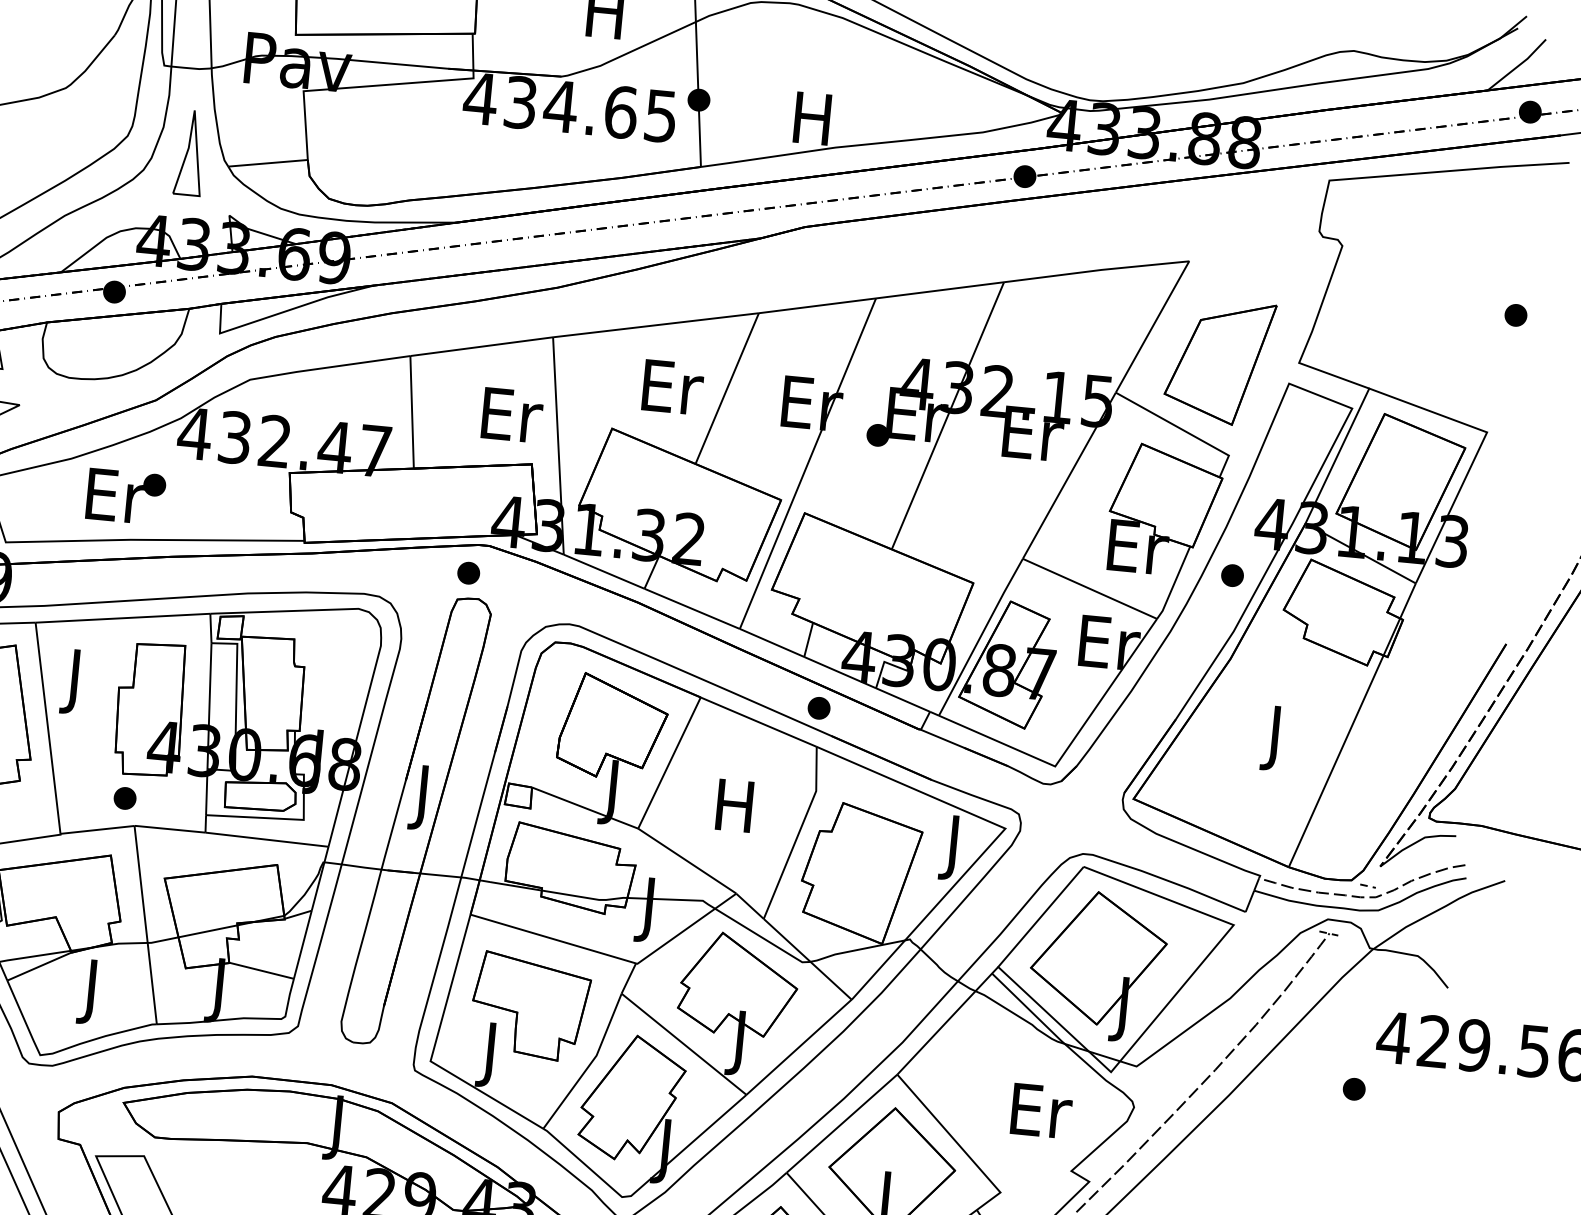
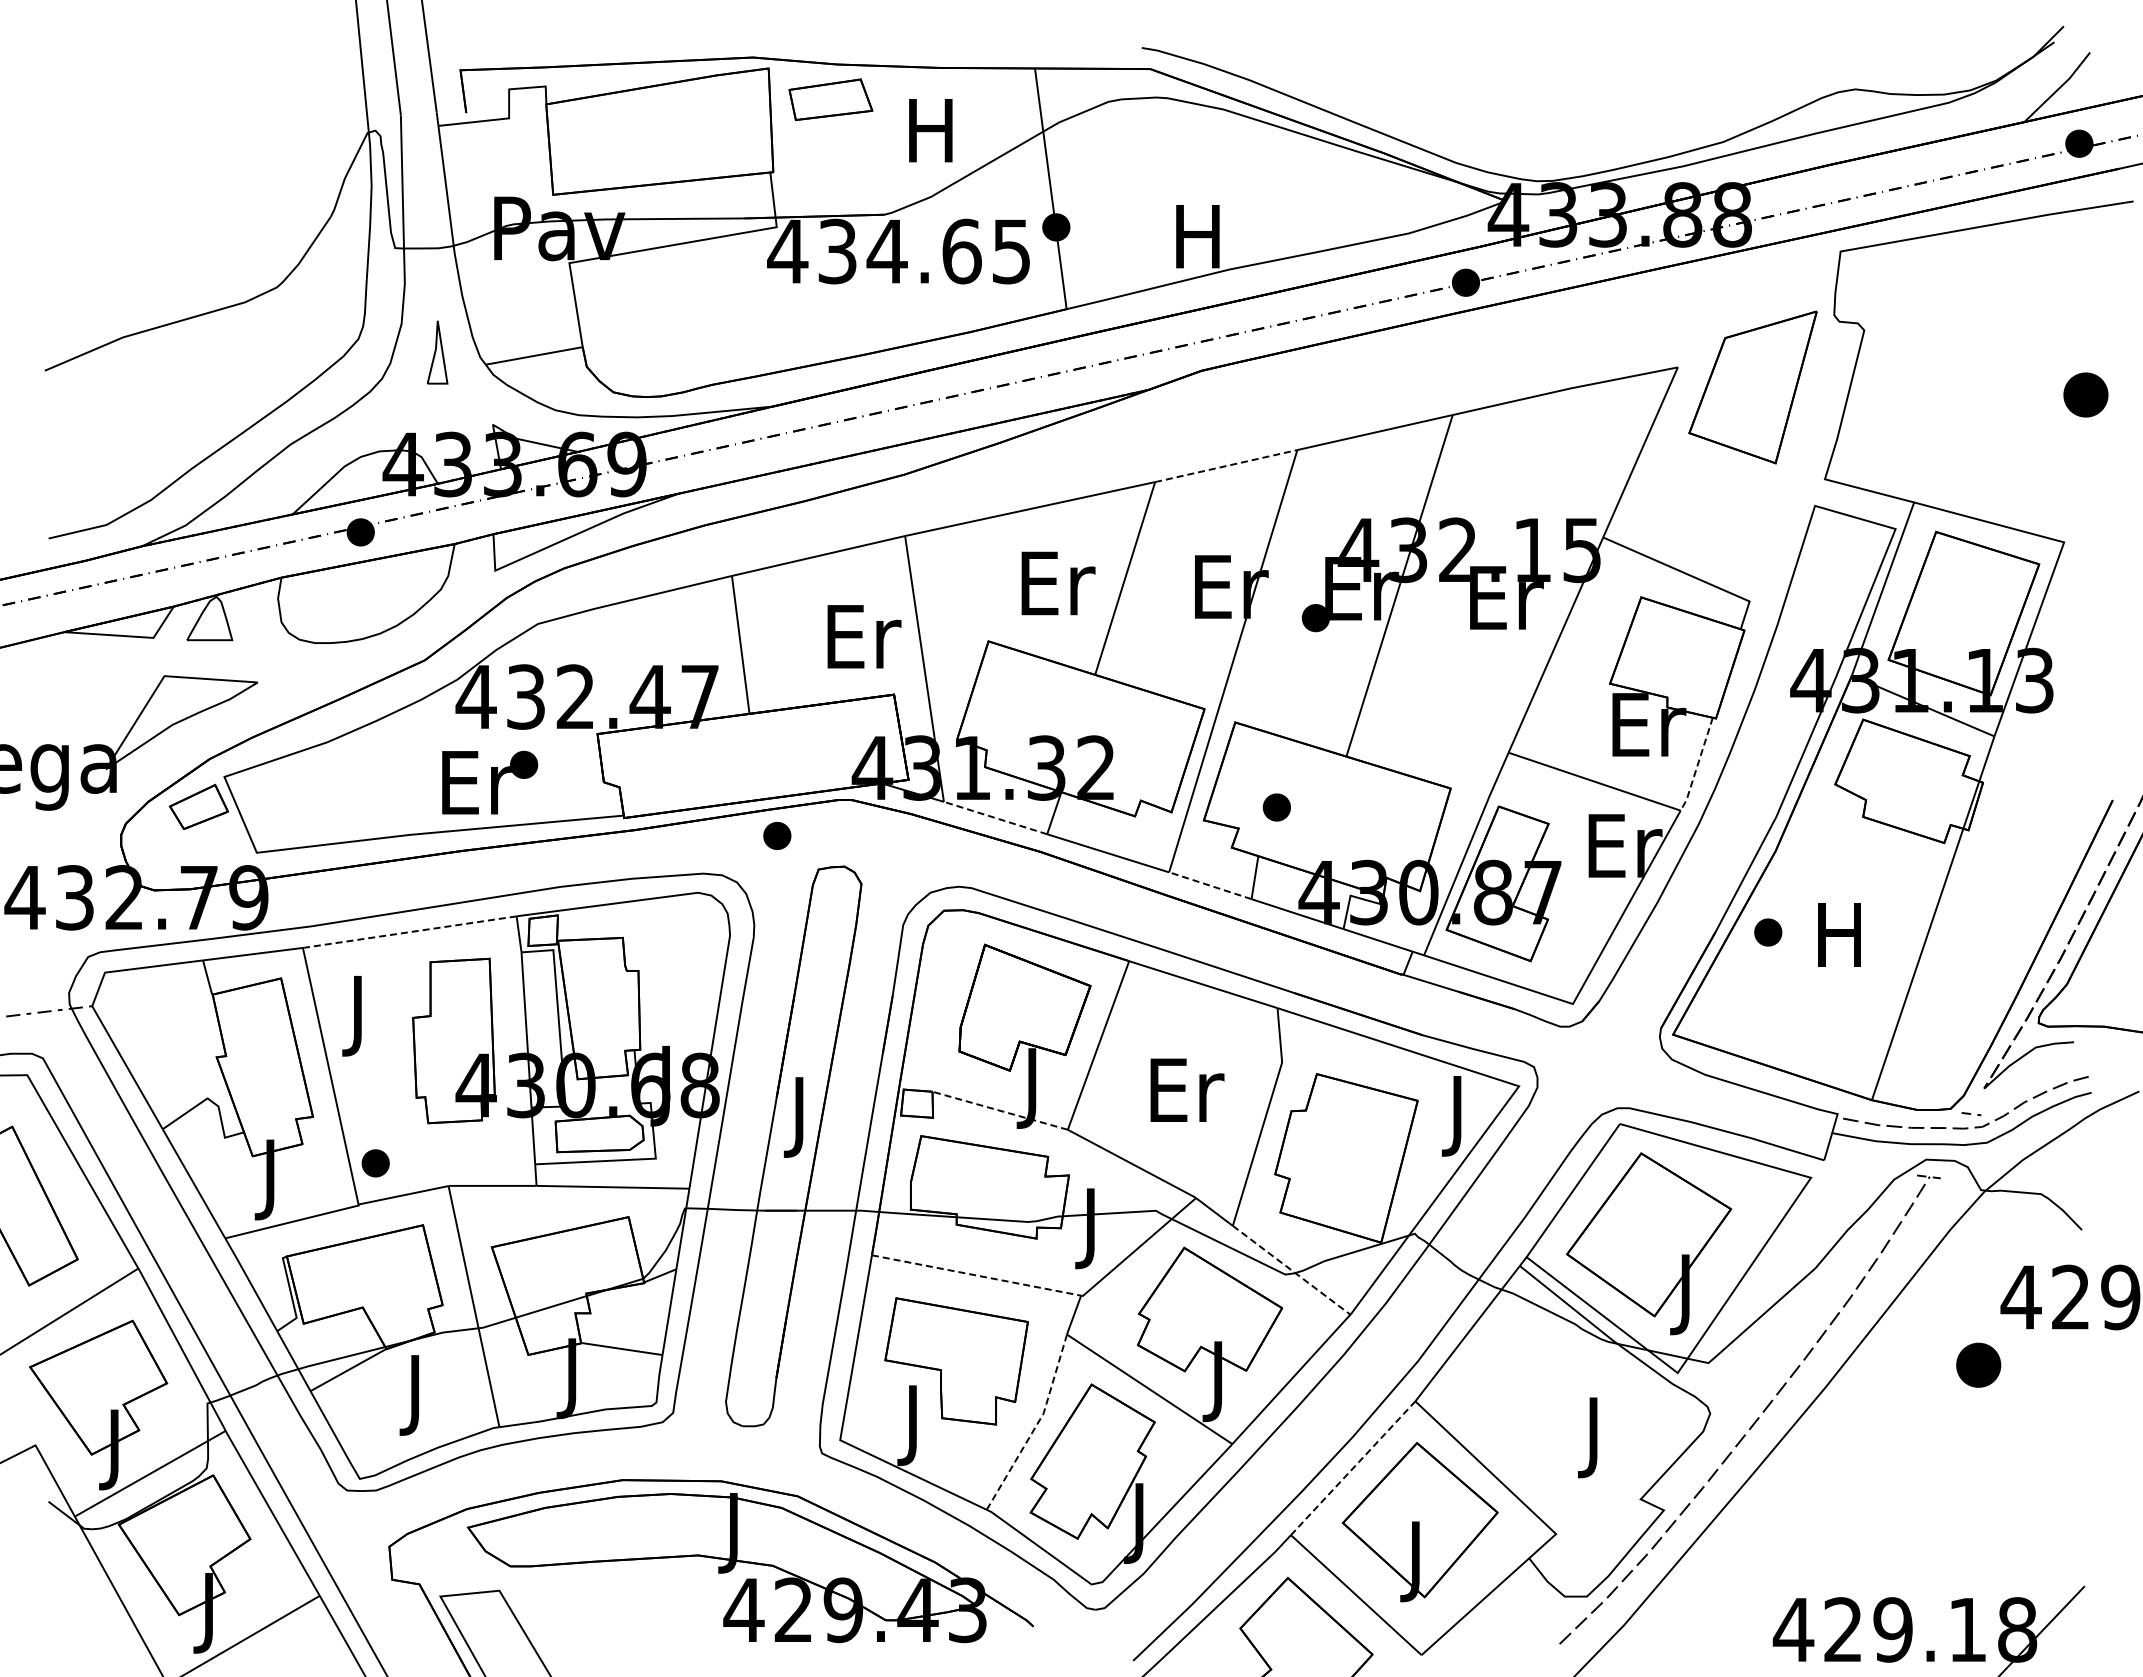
part: (190, 153) -> (437, 352), size x0.6
line: (816, 306) -> (1225, 466), solid -> dashed
part: (1515, 315) -> (2085, 395), size x1.6
part: (1219, 361) -> (1752, 387), moved
text: (126, 496) -> (490, 782), moved
line: (604, 571) -> (995, 817), solid -> dashed
part: (468, 572) -> (777, 835), moved
part: (1232, 575) -> (1768, 932), moved
line: (1174, 584) -> (1697, 766), solid -> dashed
line: (122, 618) -> (409, 932), solid -> dashed
line: (771, 642) -> (1209, 885), solid -> dashed
part: (818, 708) -> (1276, 807), moved
text: (1274, 738) -> (1839, 943), J -> H
part: (124, 798) -> (375, 1163), moved
text: (737, 805) -> (1187, 1089), H -> Er
line: (584, 807) -> (999, 1110), solid -> dashed
line: (553, 939) -> (976, 1275), solid -> dashed
line: (807, 959) -> (1291, 1270), solid -> dashed
line: (589, 1064) -> (1036, 1425), solid -> dashed
part: (1354, 1089) -> (1978, 1365), size x1.6
text: (1041, 1117) -> (1597, 1437), Er -> J
line: (842, 1123) -> (1353, 1467), solid -> dashed

